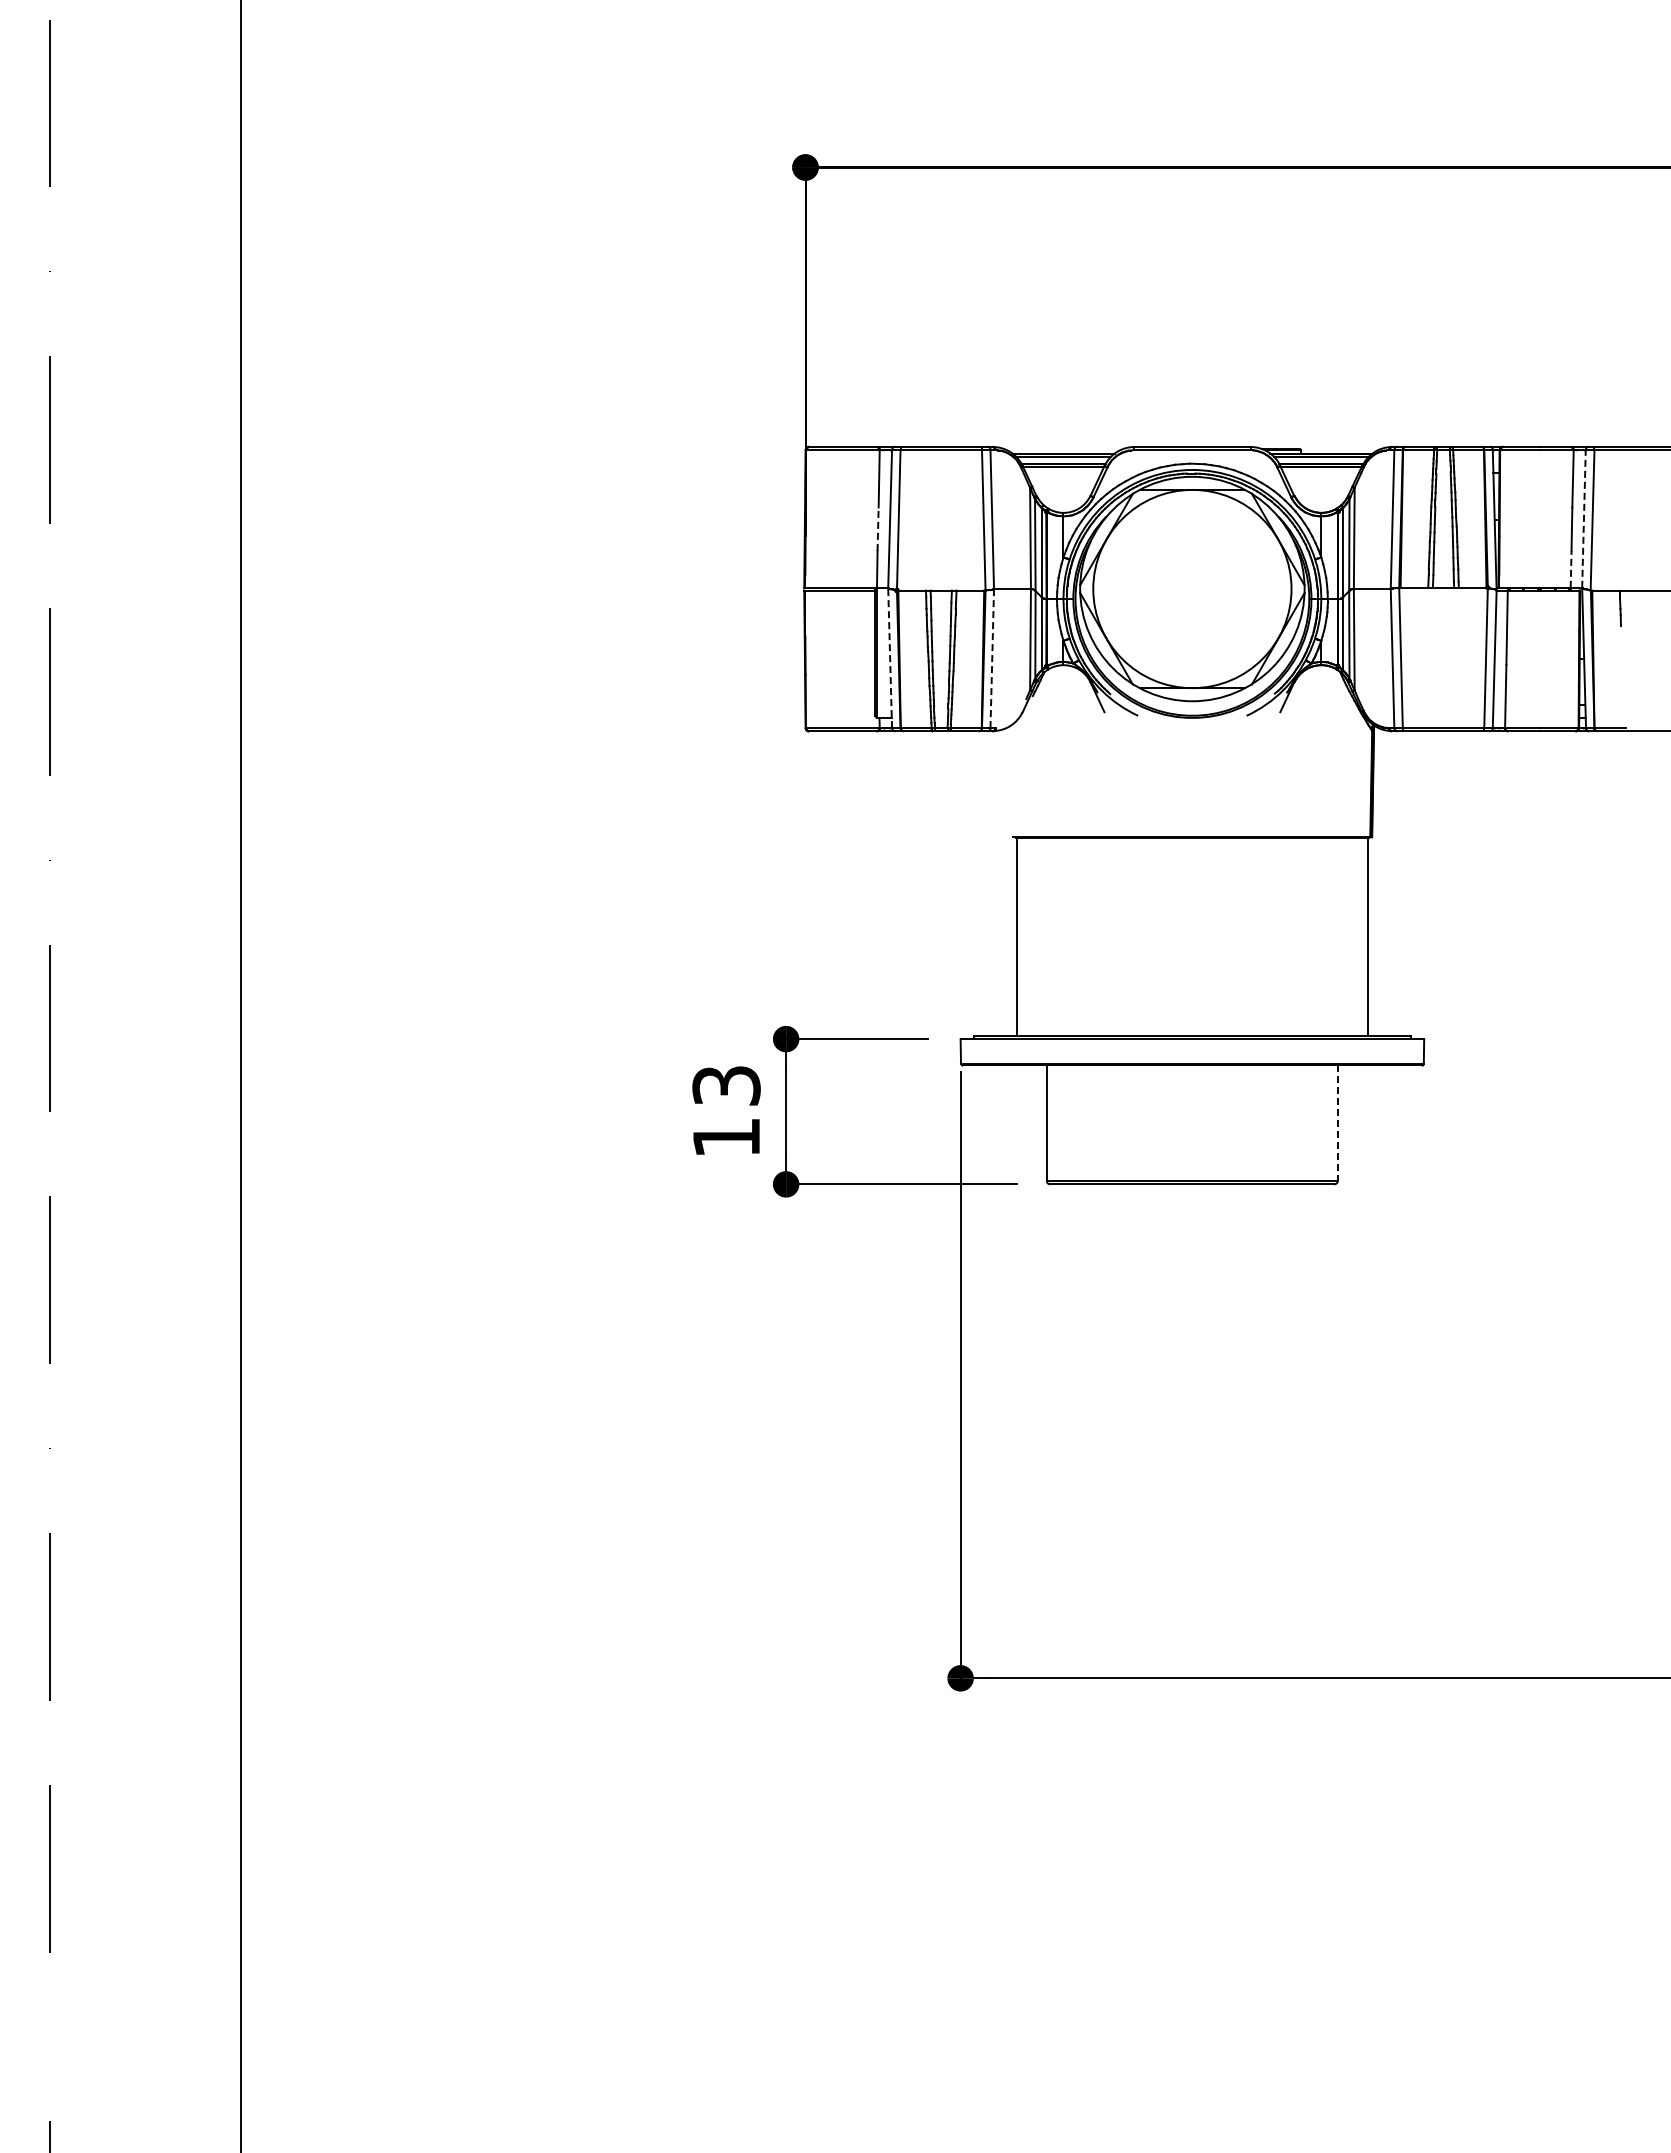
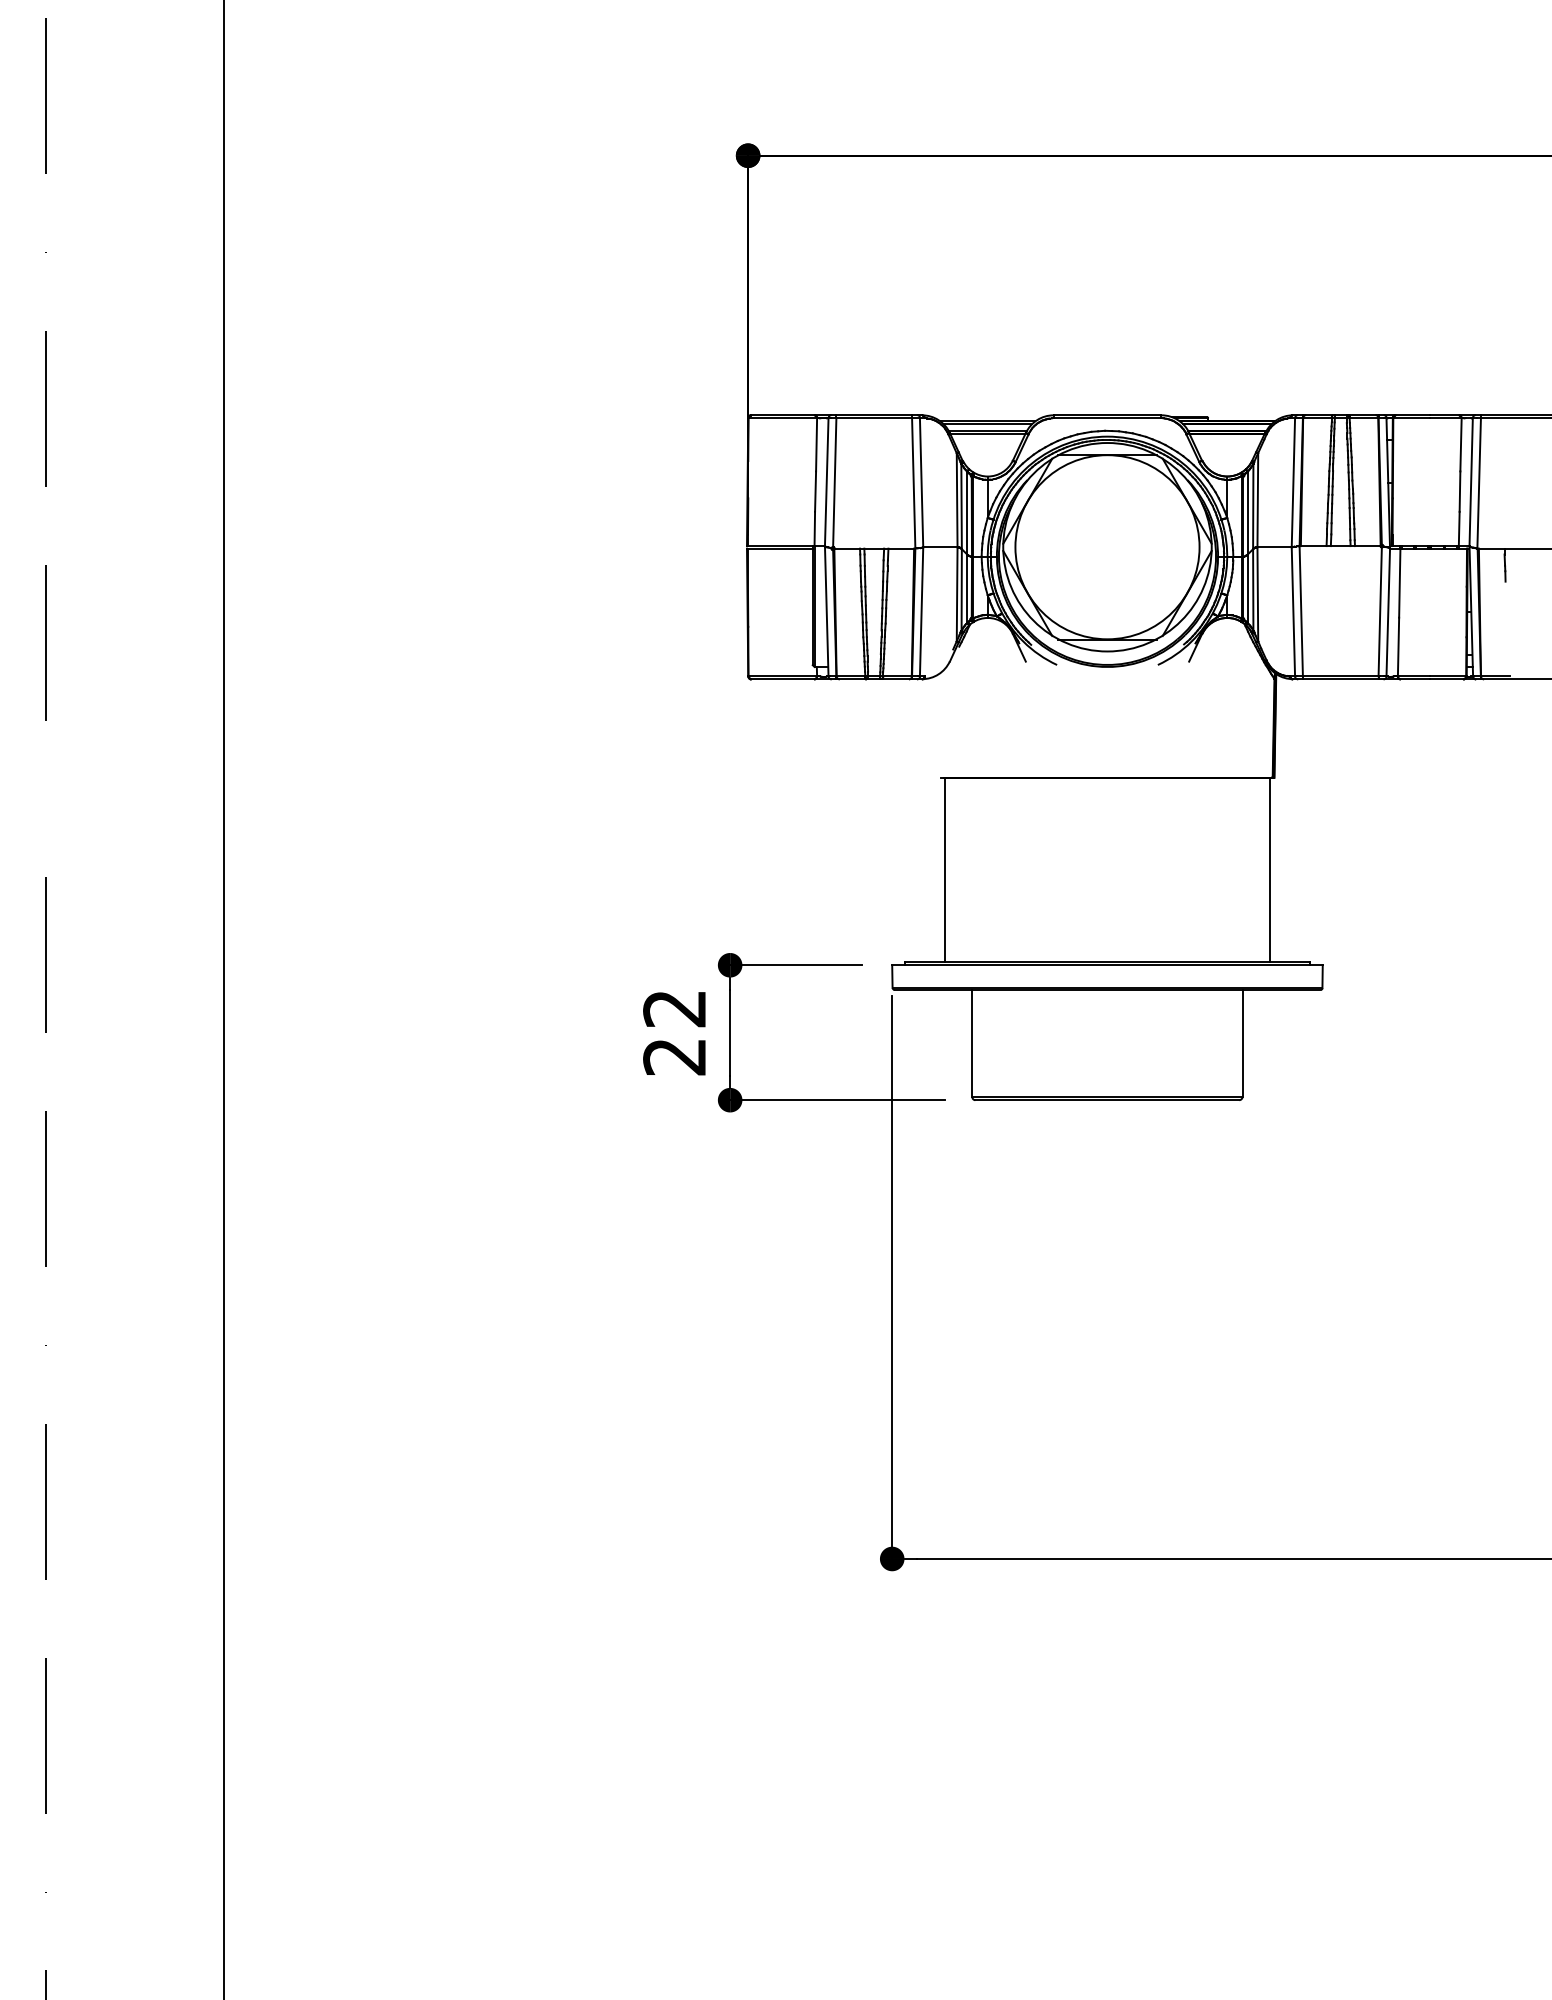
line: (1583, 519) -> (1470, 482), dashed -> solid
line: (878, 529) -> (815, 491), dashed -> solid
line: (1571, 568) -> (1459, 528), dashed -> solid
line: (890, 657) -> (827, 610), dashed -> solid
line: (992, 658) -> (921, 611), dashed -> solid
text: (726, 1111) -> (674, 1032), 13 -> 22
line: (1338, 1123) -> (1243, 1043), dashed -> solid

